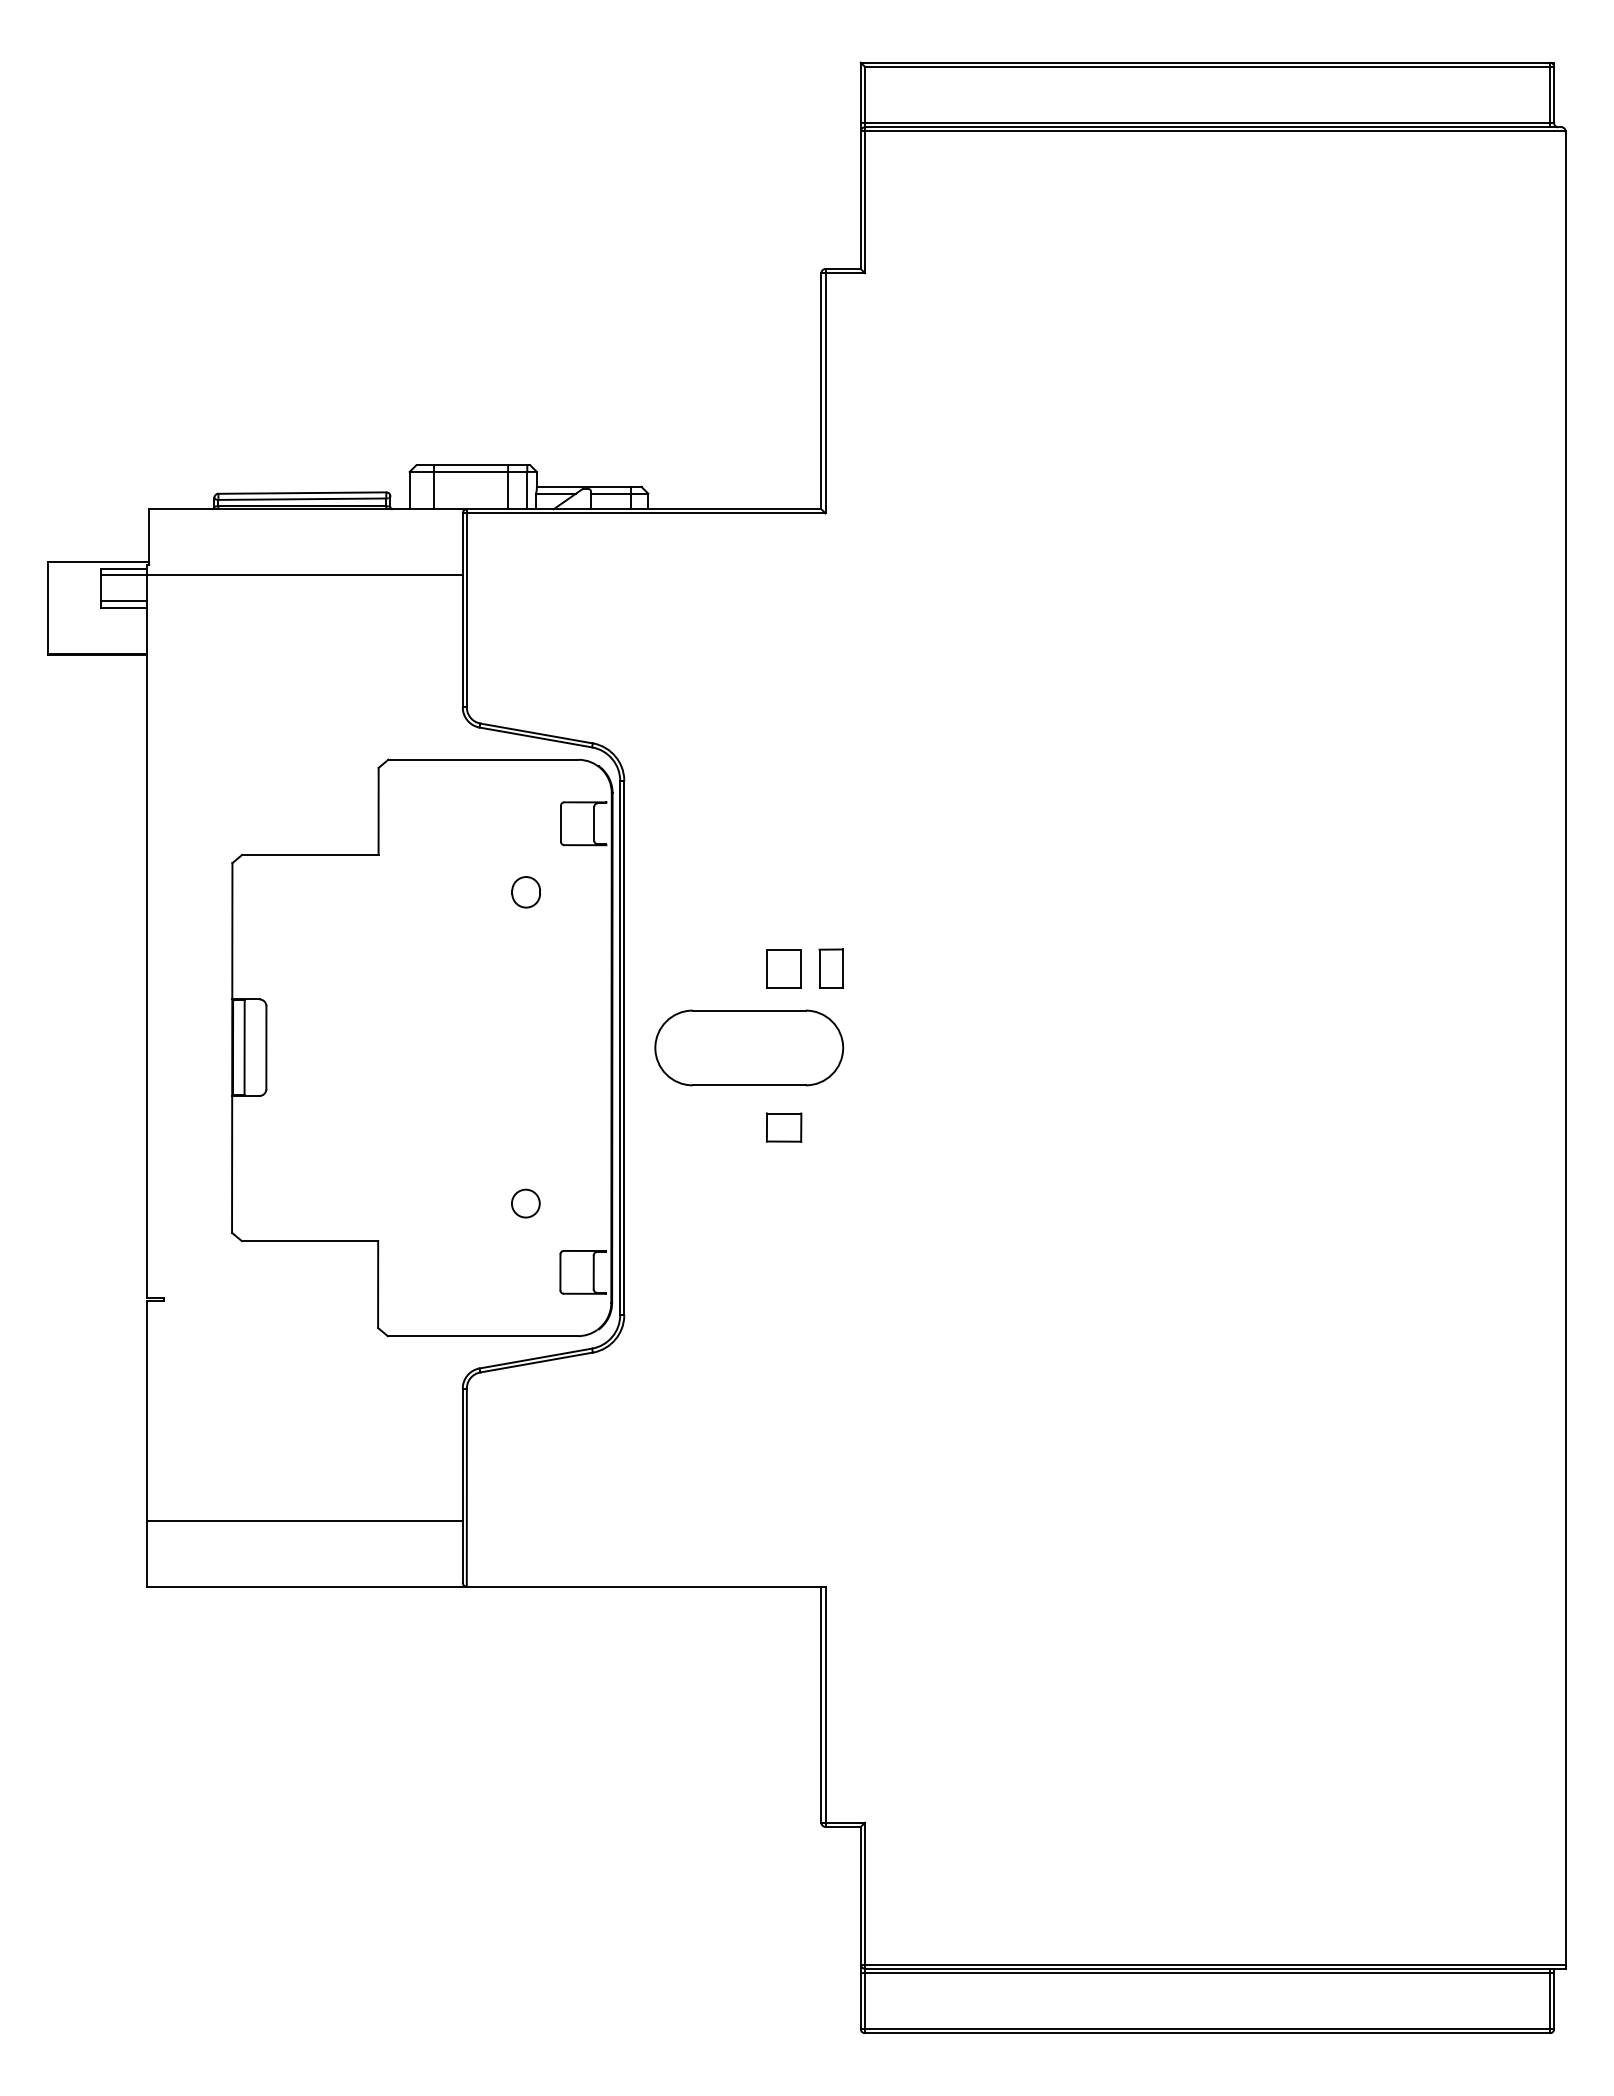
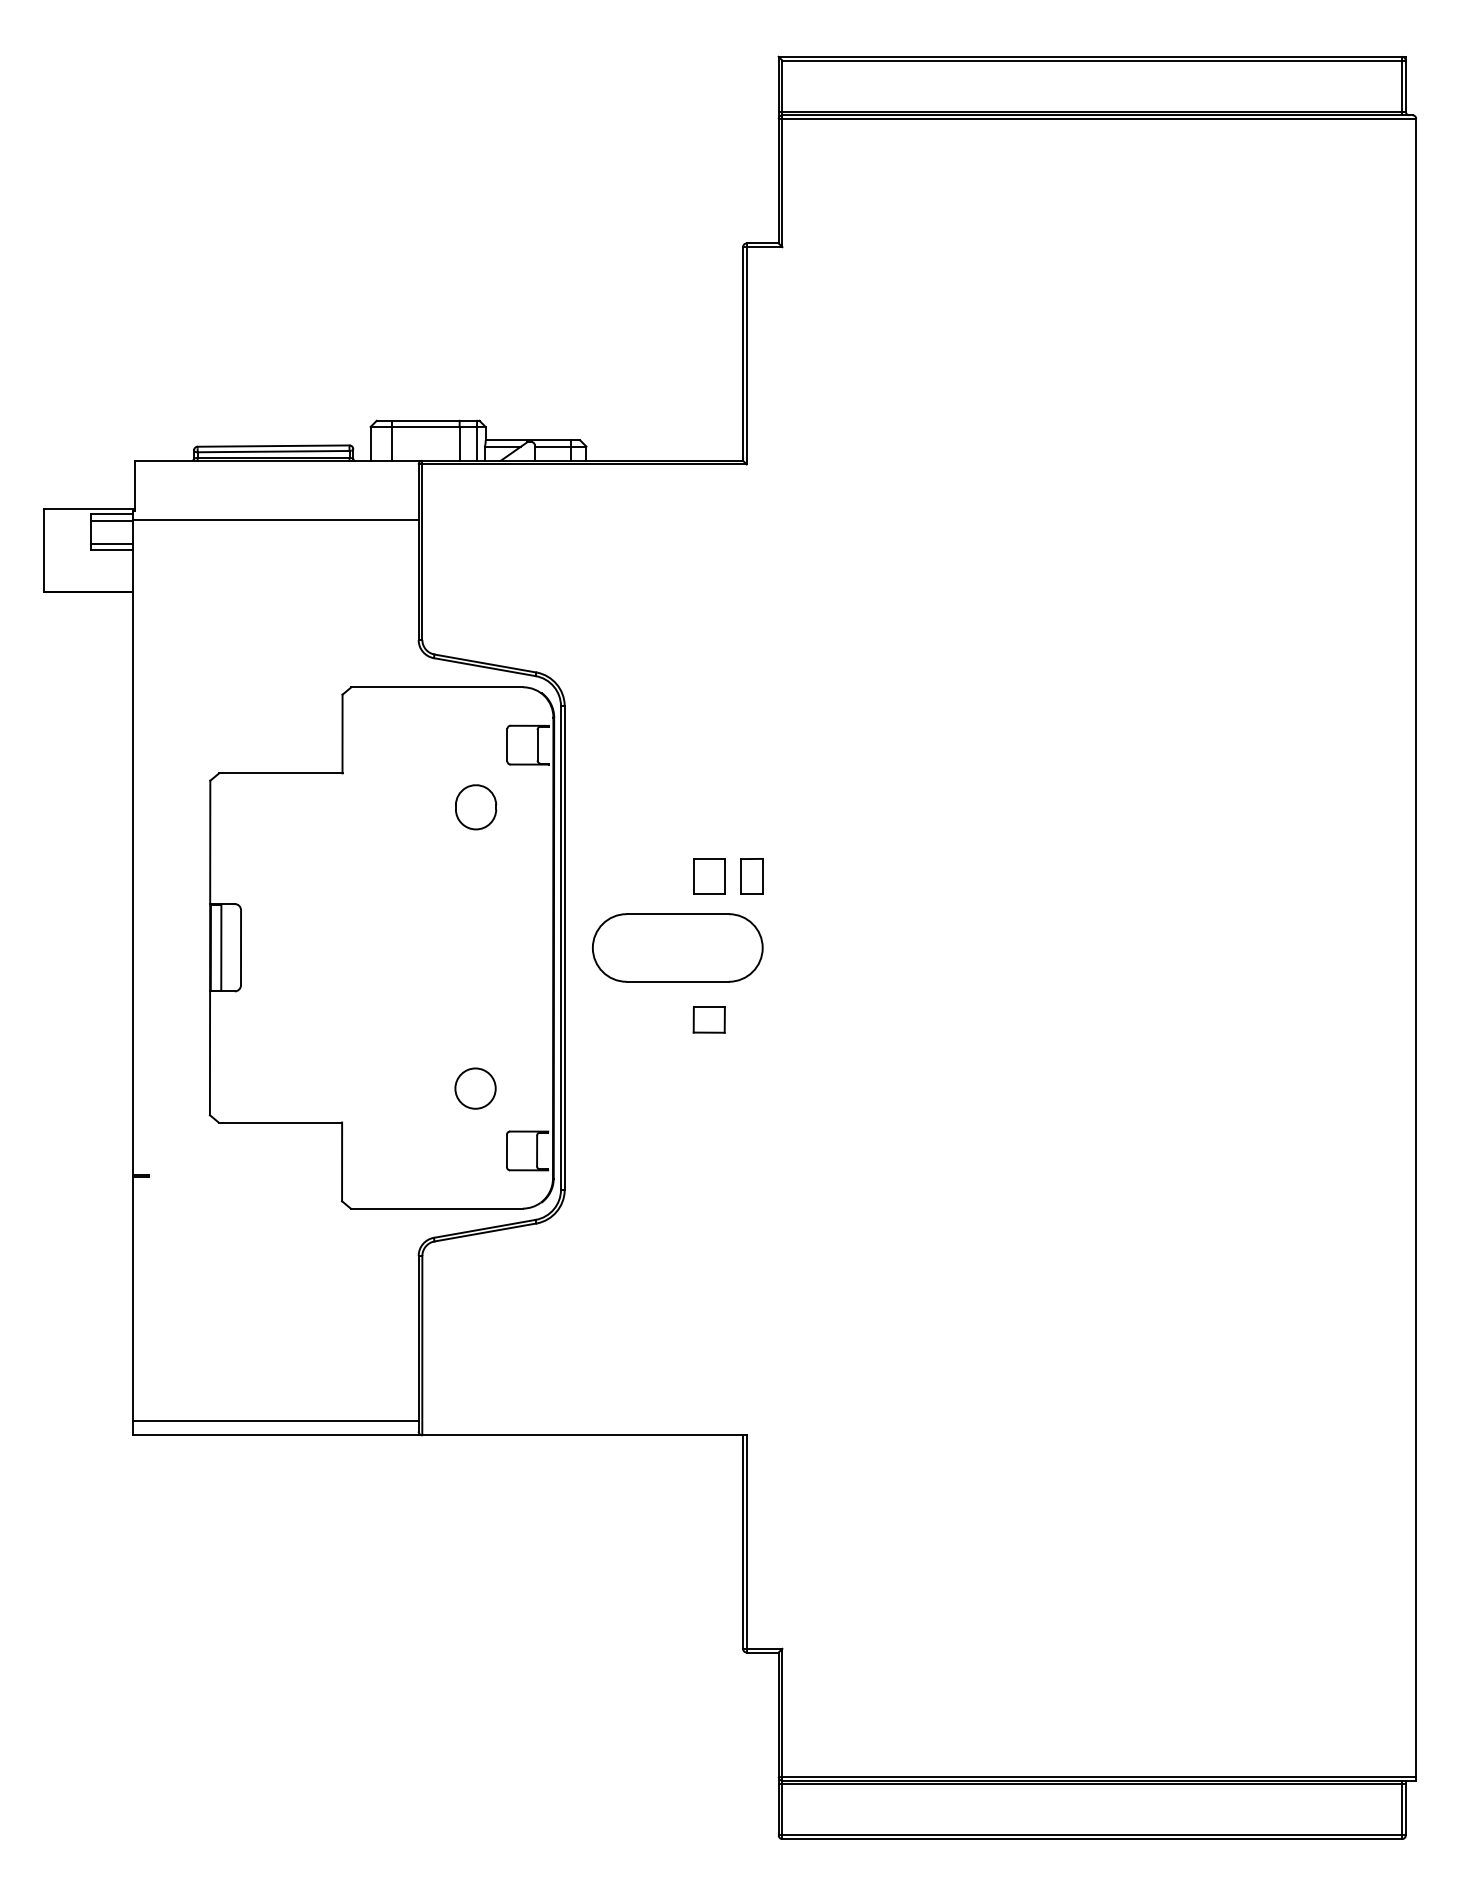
part: (525, 891) -> (475, 806), size x1.6
circle: (525, 1203) -> (475, 1088), size x1.6
line: (304, 1521) -> (275, 1421), moved

